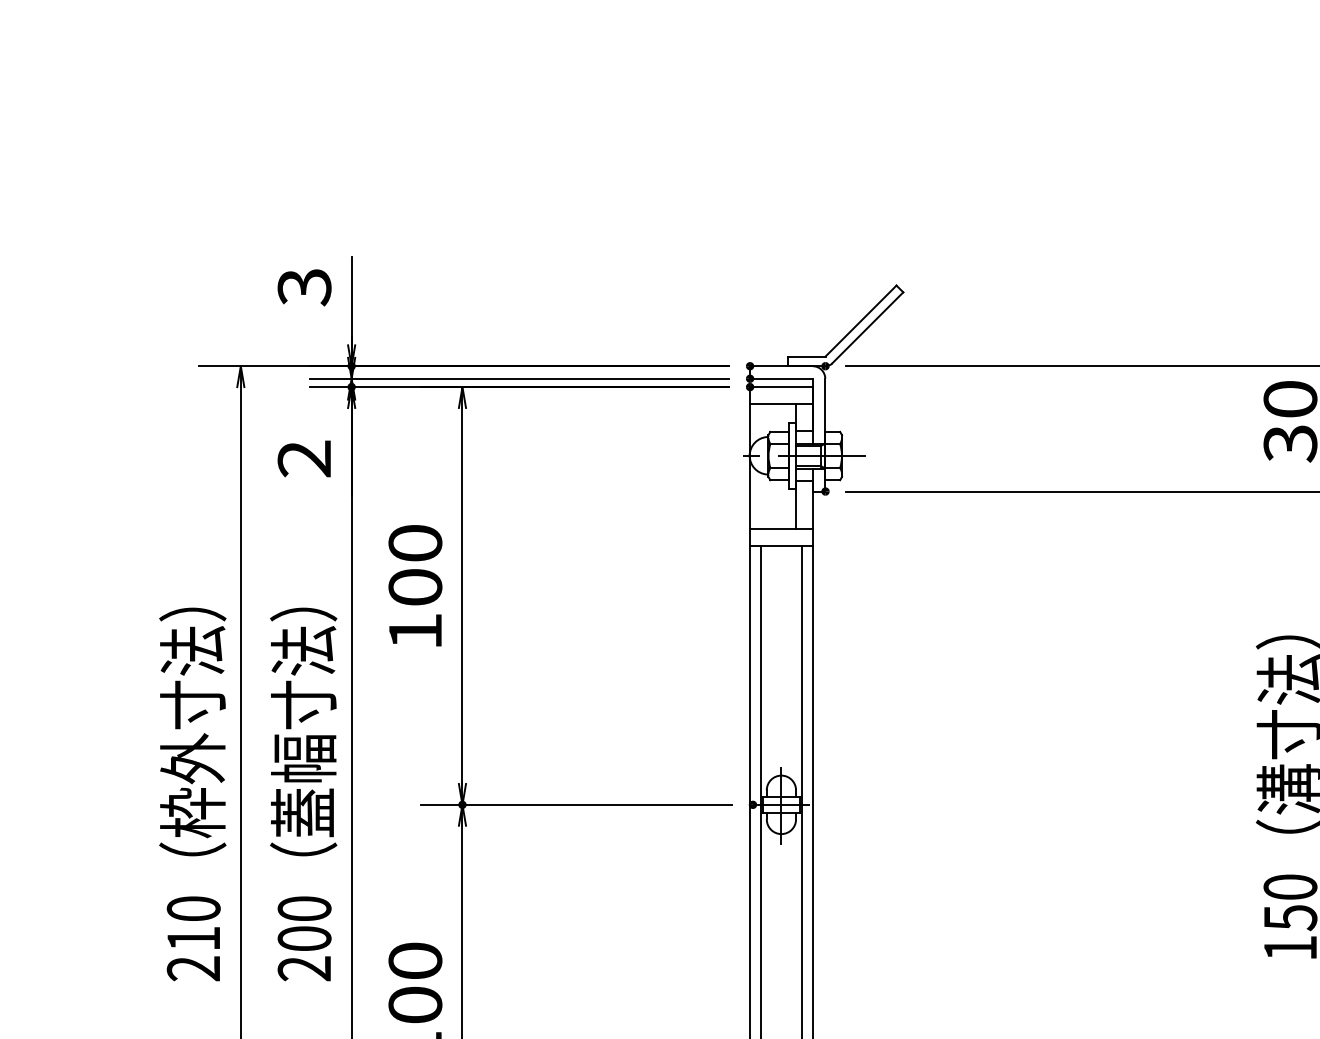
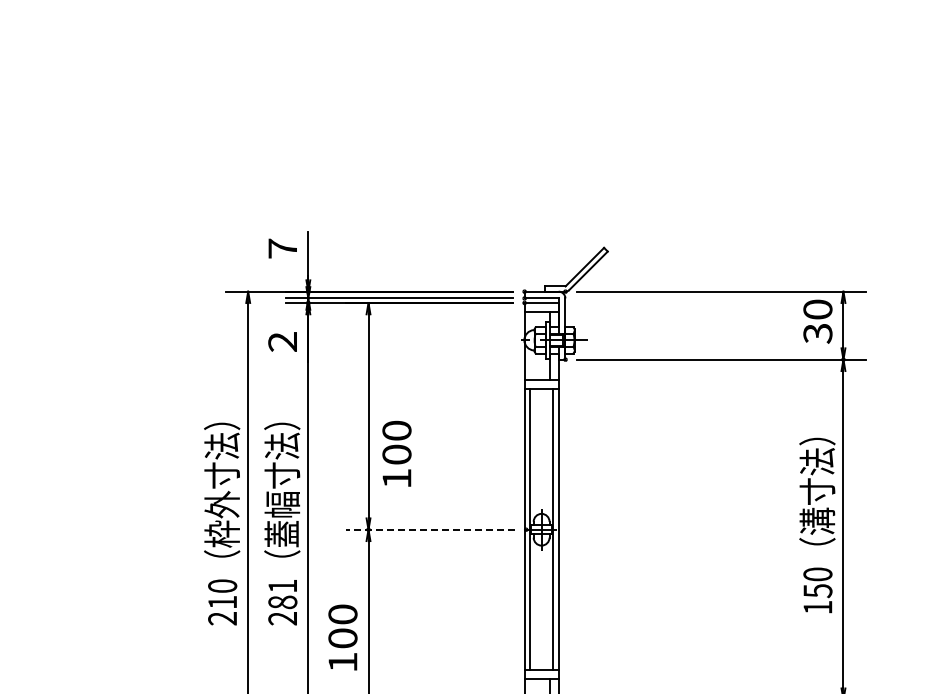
text: (304, 286) -> (282, 248), 3 -> 7
text: (414, 585) -> (396, 453), moved
line: (576, 804) -> (430, 529), solid -> dashed
text: (304, 924) -> (282, 594), 200 -> 281

